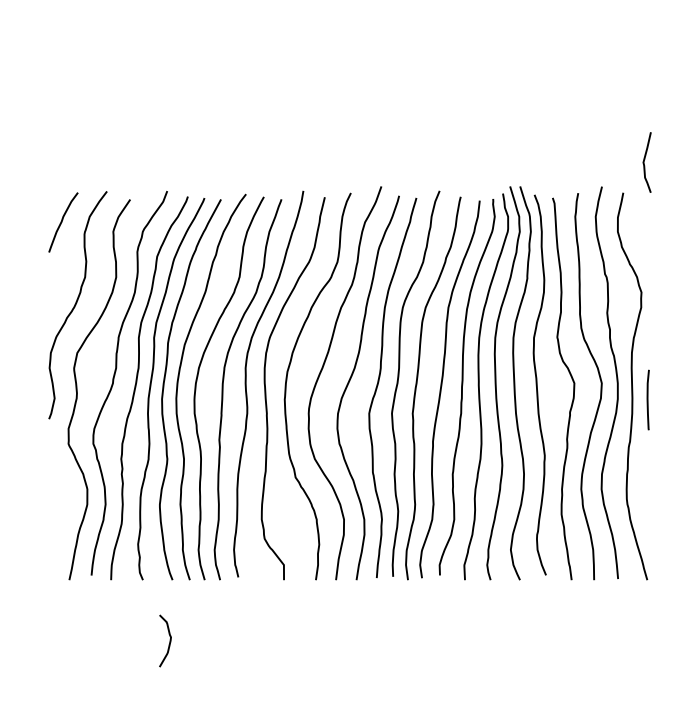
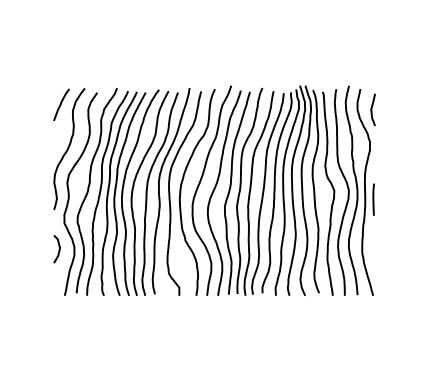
curve: (645, 161) -> (372, 109), moved
curve: (168, 641) -> (58, 249), moved

